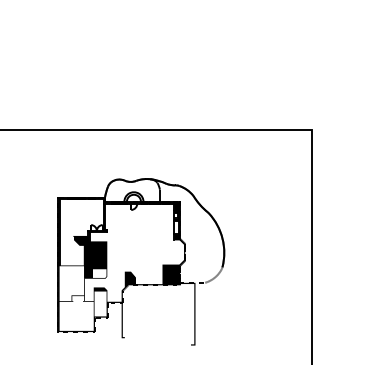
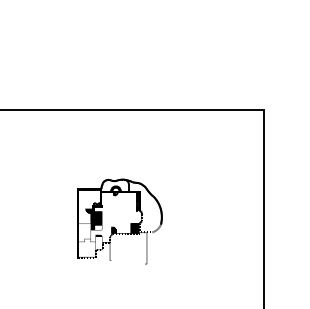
part: (141, 261) -> (119, 221), size x0.6

